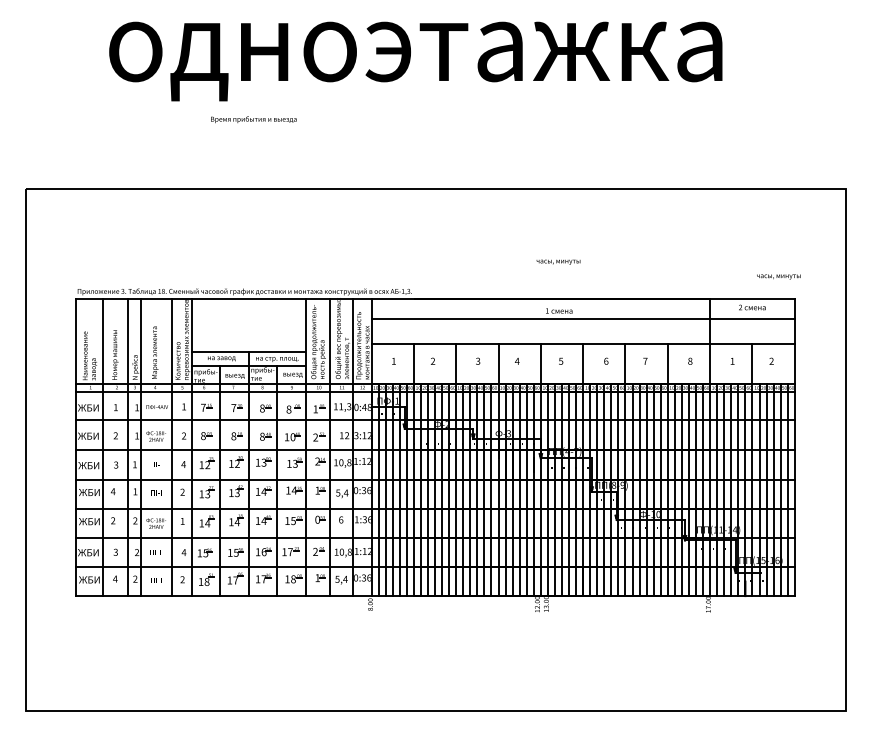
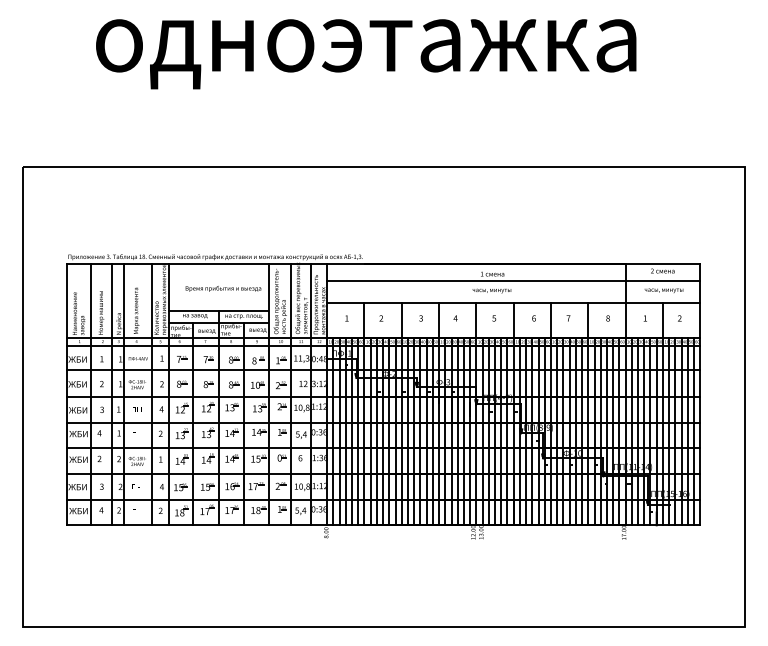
text: (253, 119) -> (223, 288), moved
text: (558, 261) -> (491, 290), moved
text: (778, 276) -> (663, 290), moved

